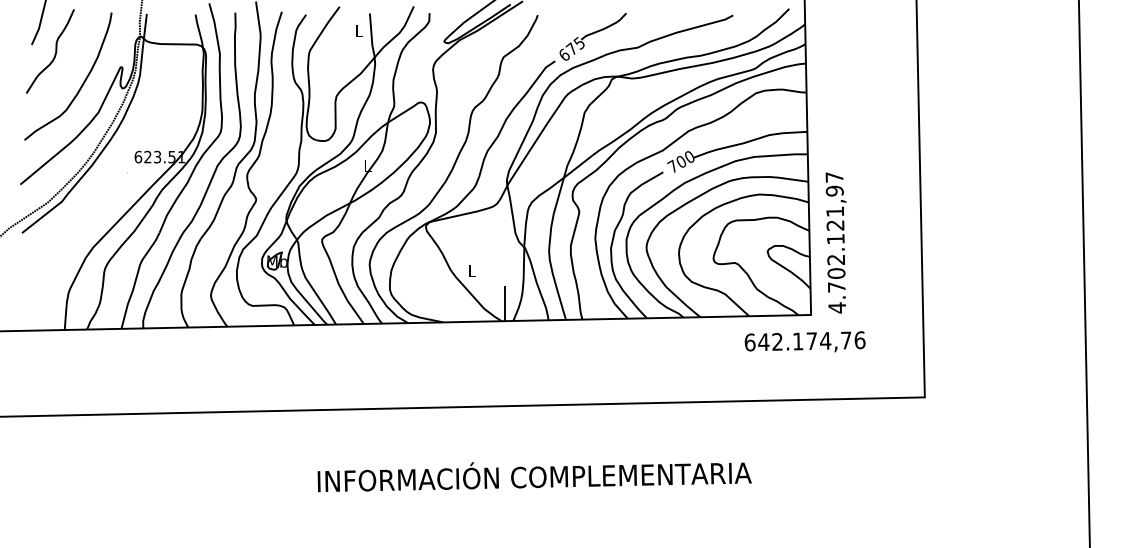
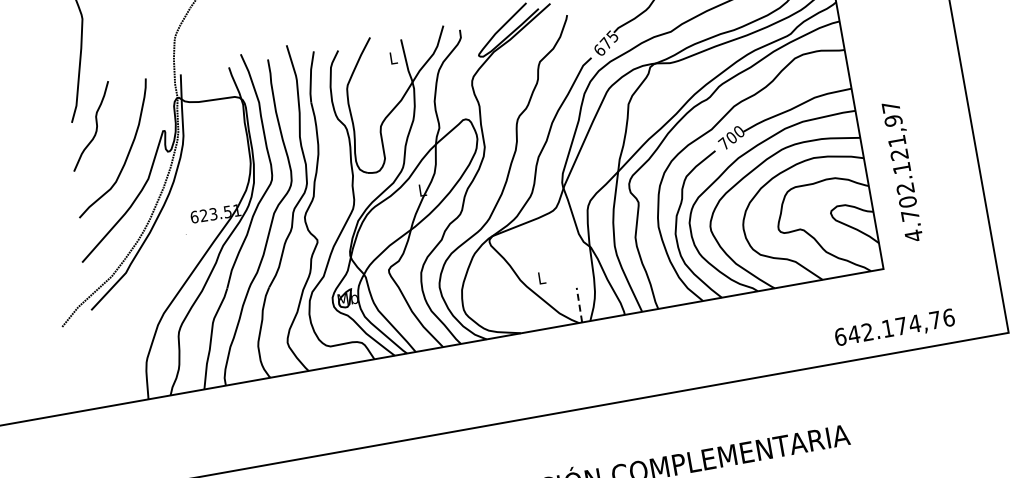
text: (835, 242) -> (902, 171), moved
line: (505, 303) -> (579, 304), solid -> dashed
text: (804, 341) -> (894, 327), moved

